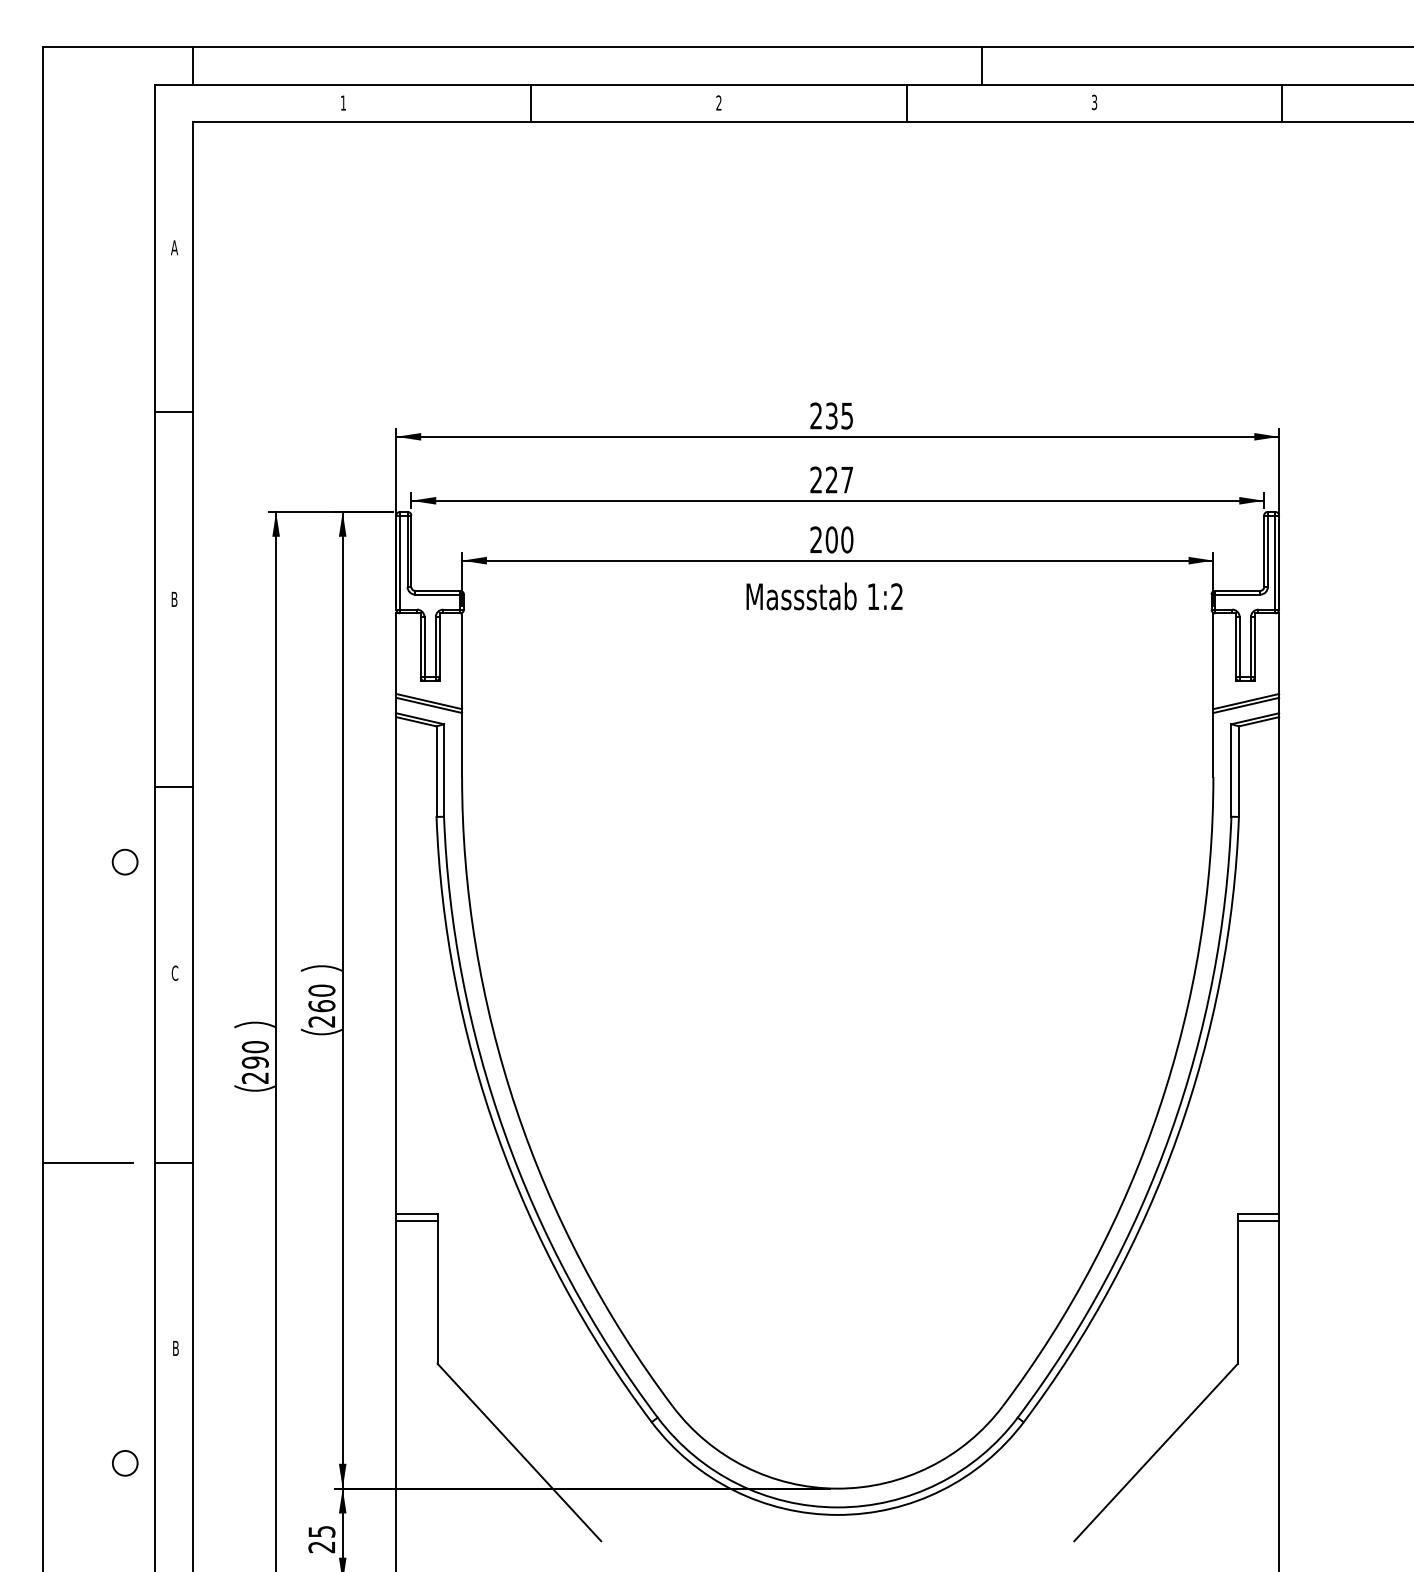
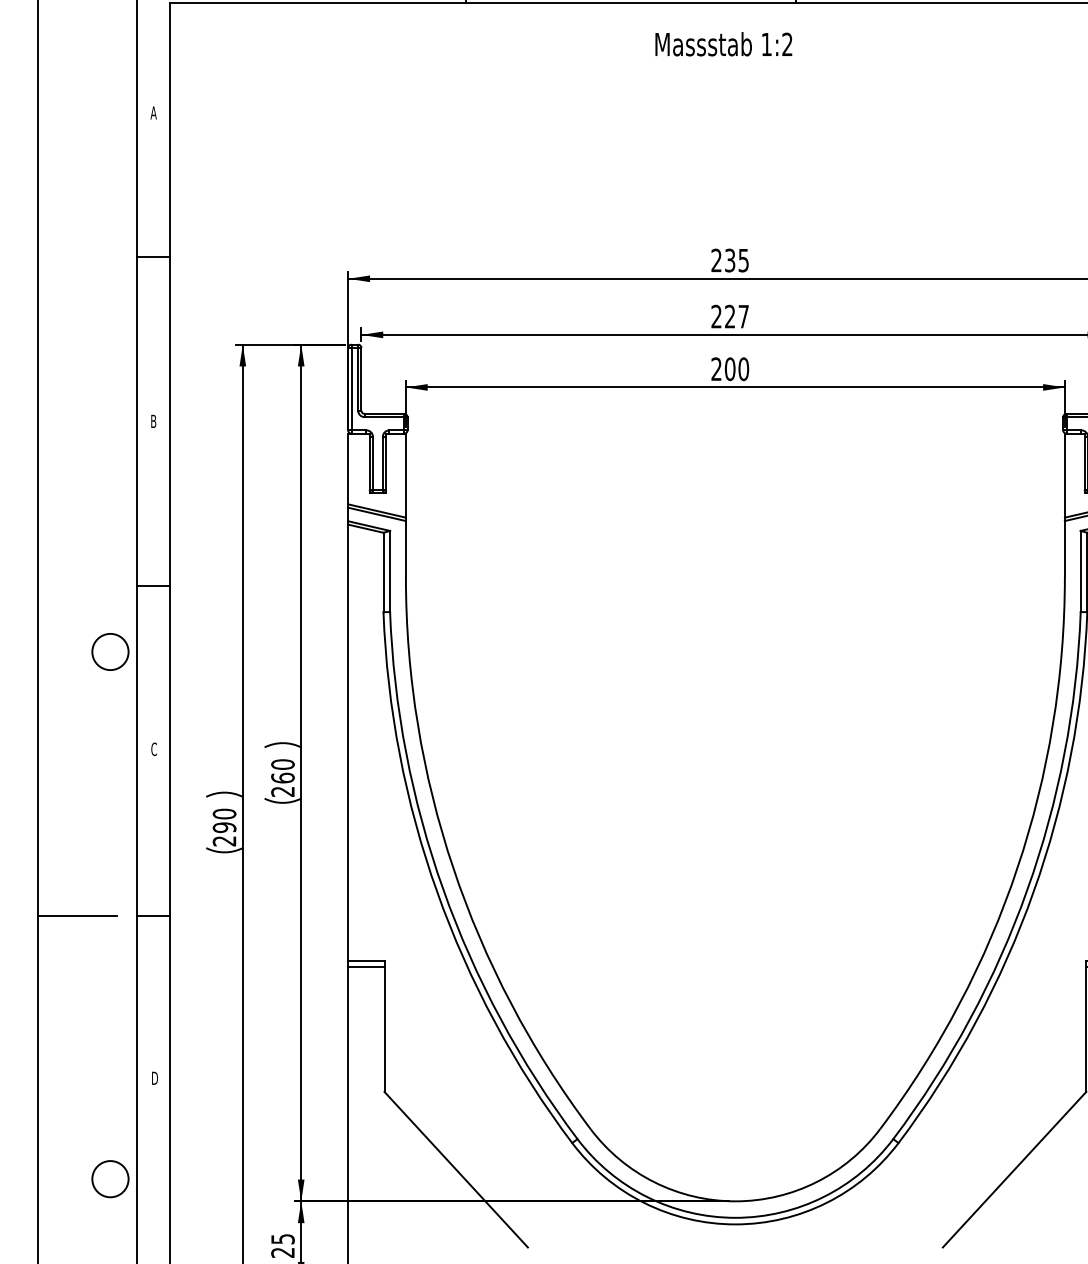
text: (824, 596) -> (723, 44), moved
circle: (124, 861) -> (109, 651), size x1.67
text: (175, 1348) -> (154, 1078), B -> D
circle: (124, 1463) -> (109, 1179), size x1.67

